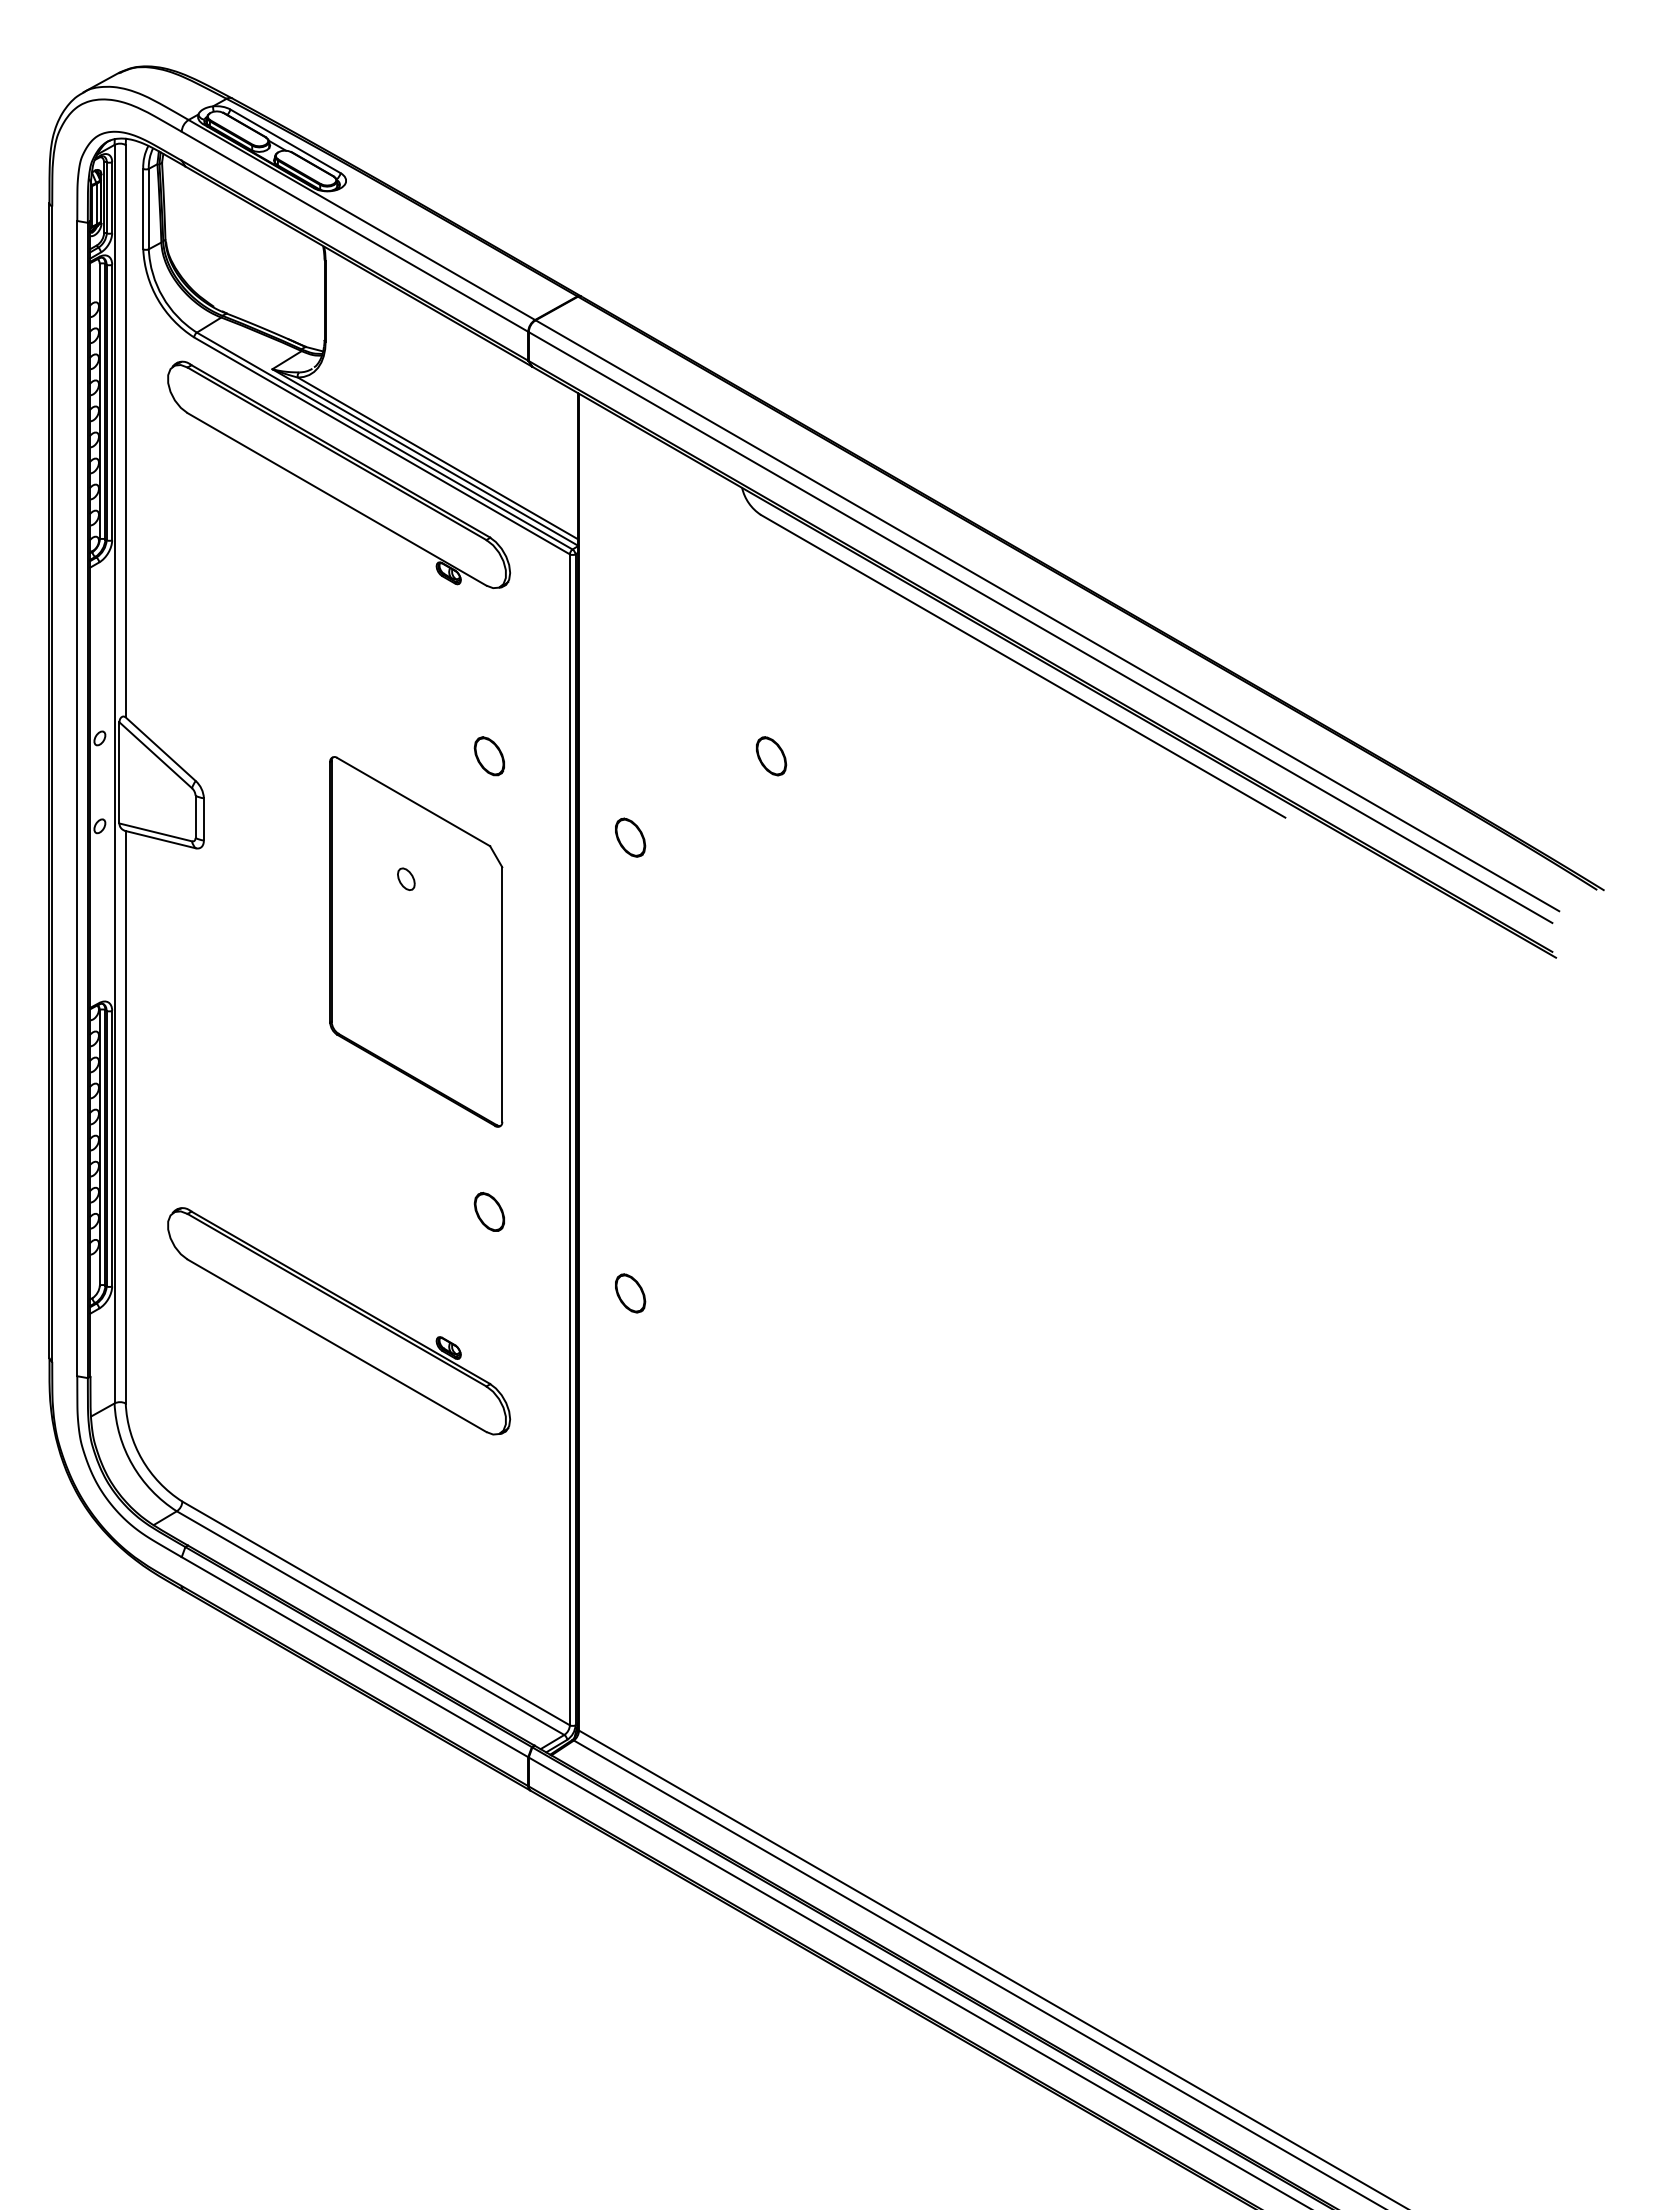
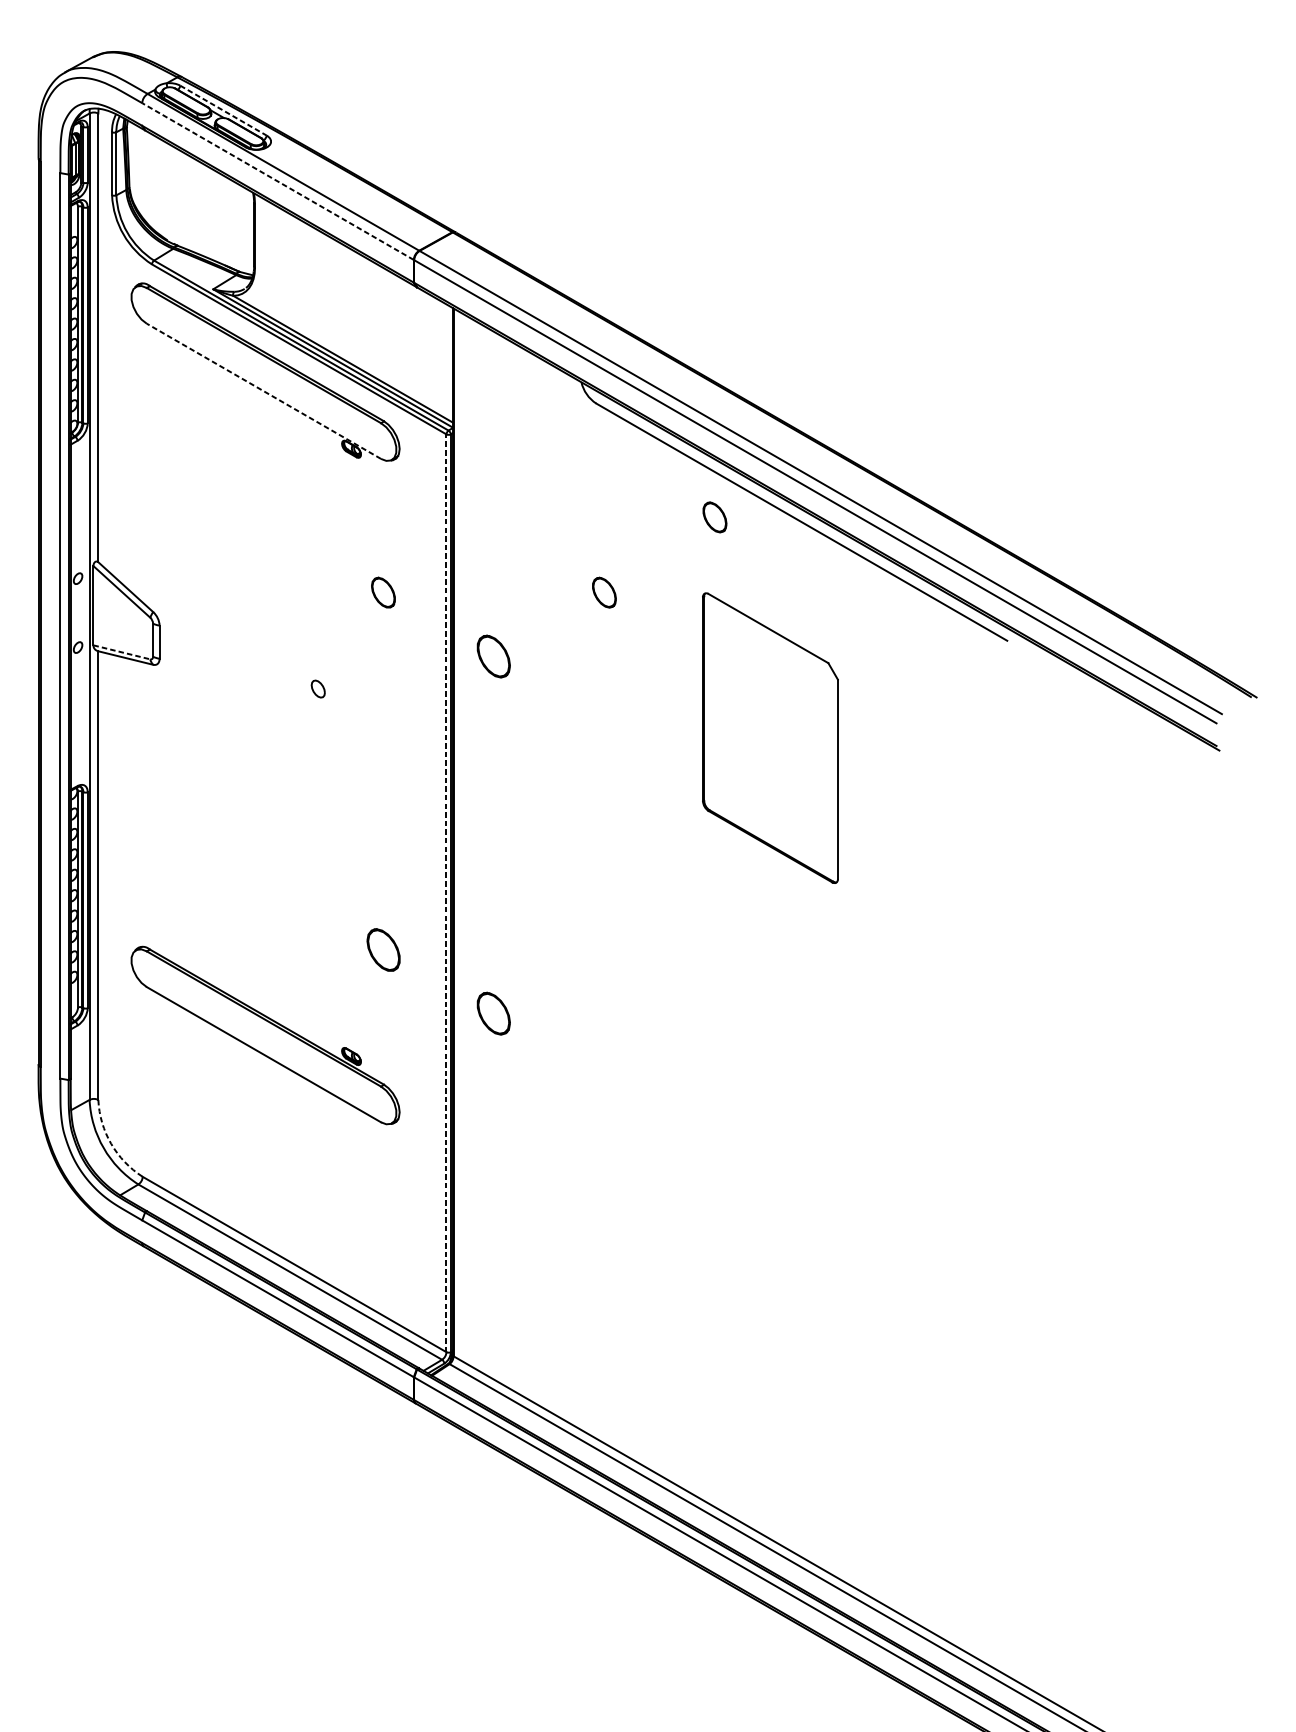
line: (285, 141) -> (223, 110), solid -> dashed
line: (354, 231) -> (277, 181), solid -> dashed
line: (337, 499) -> (264, 391), solid -> dashed
part: (912, 660) -> (715, 517), added
line: (156, 832) -> (122, 652), solid -> dashed
part: (630, 837) -> (493, 656), size x1.4
part: (416, 941) -> (770, 737), moved
line: (569, 1139) -> (446, 893), solid -> dashed
part: (488, 1211) -> (382, 949), size x1.4
part: (630, 1293) -> (493, 1013), size x1.4
arc: (142, 1459) -> (111, 1143), solid -> dashed

